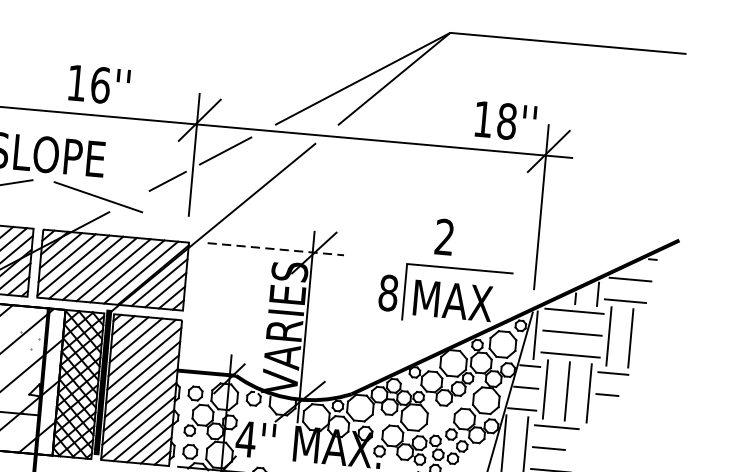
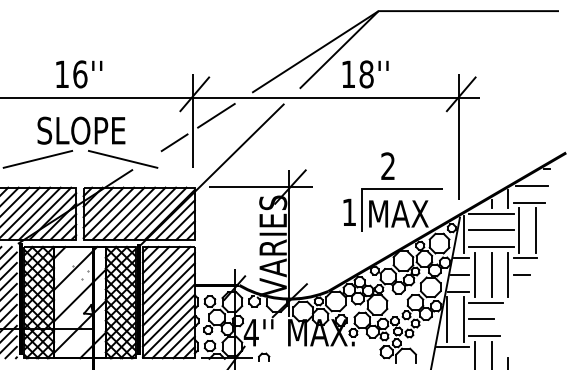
text: (99, 85) -> (79, 74), moved
text: (505, 121) -> (365, 74), moved
line: (276, 248) -> (261, 186), dashed -> solid
text: (388, 293) -> (349, 212), 8 -> 1

